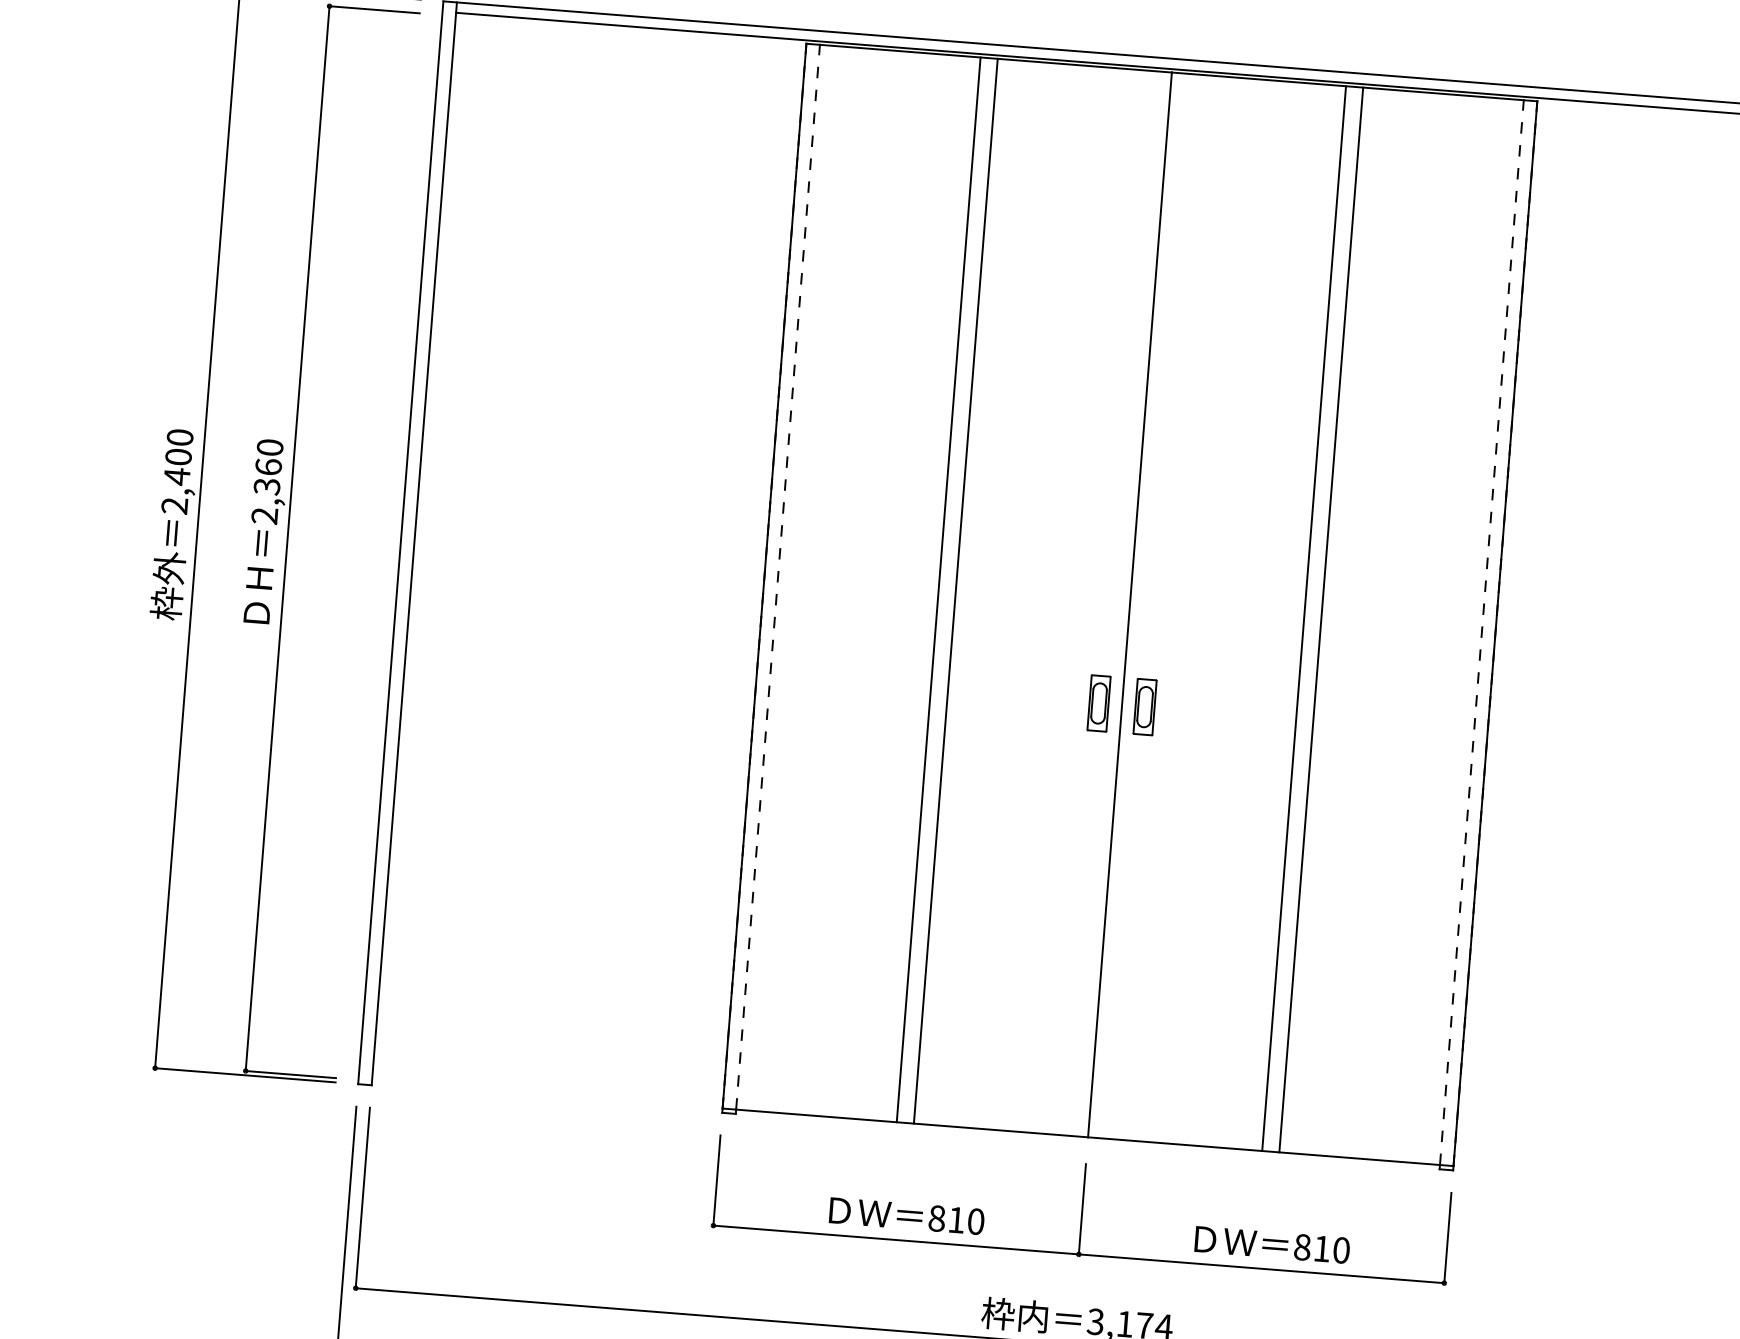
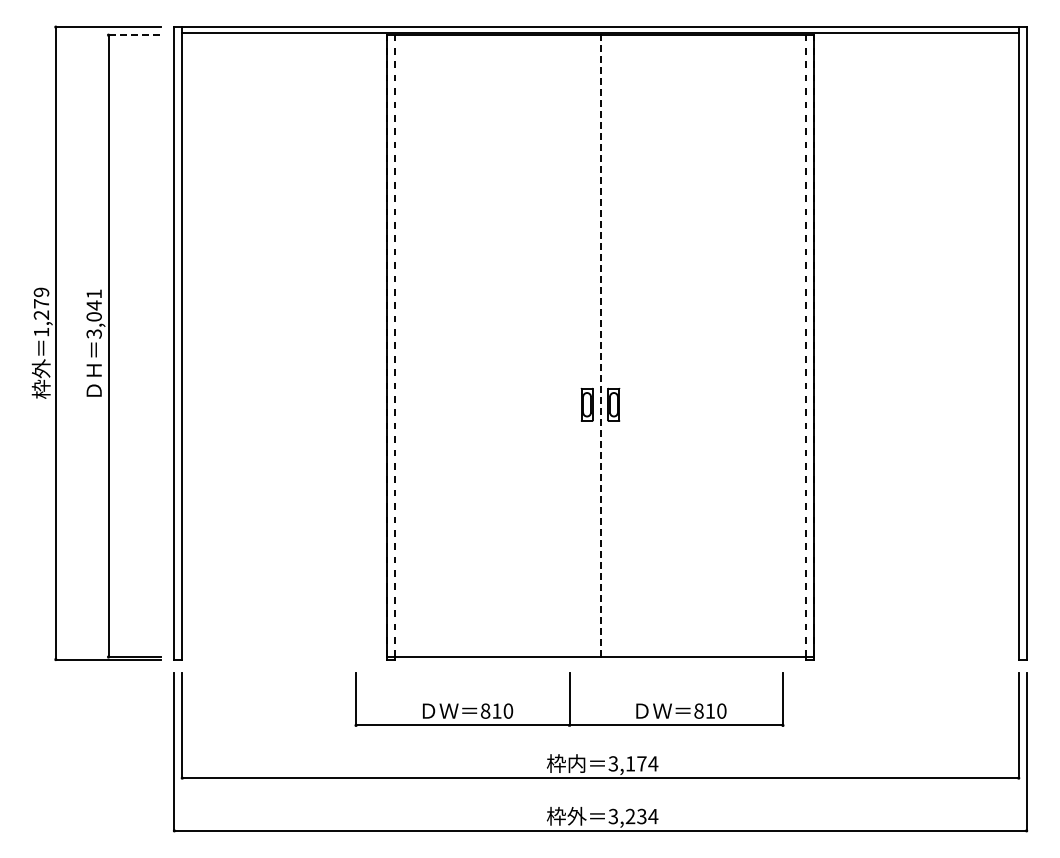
line: (375, 10) -> (135, 35), solid -> dashed
text: (177, 470) -> (41, 311), 2,400 -> 1,279
text: (266, 480) -> (93, 313), 2,360 -> 3,041
line: (938, 590) -> (488, 346), removed
line: (955, 591) -> (498, 346), removed
line: (1129, 605) -> (600, 346), solid -> dashed
line: (1304, 619) -> (702, 346), removed
line: (1321, 620) -> (712, 346), removed
part: (1082, 1209) -> (569, 699), moved

